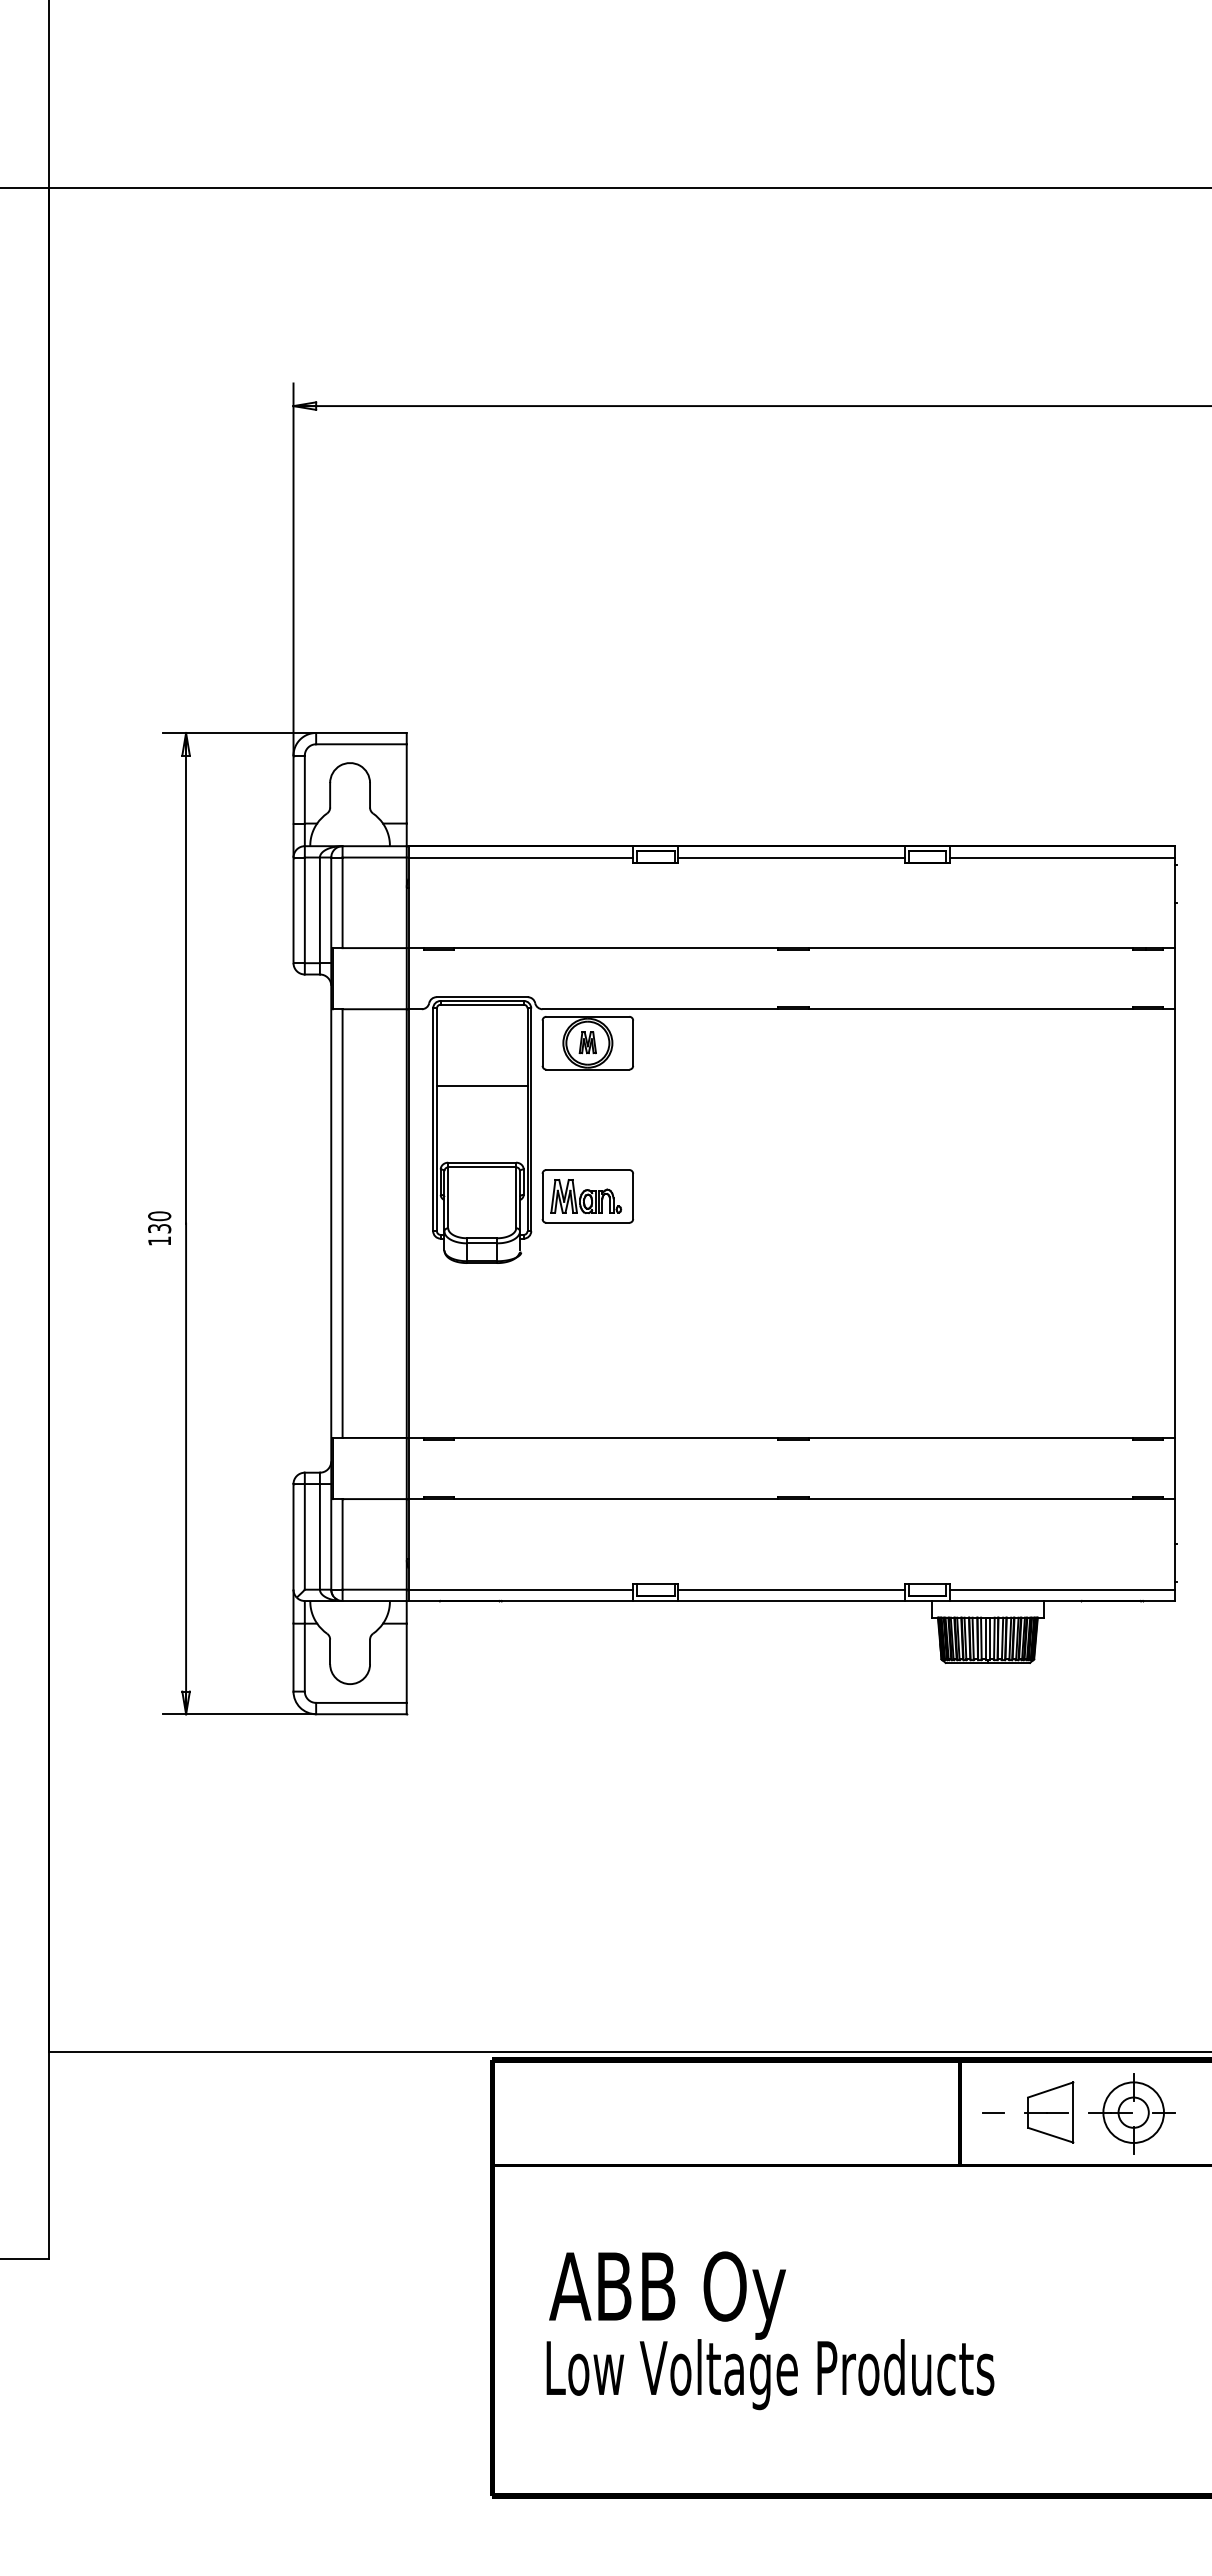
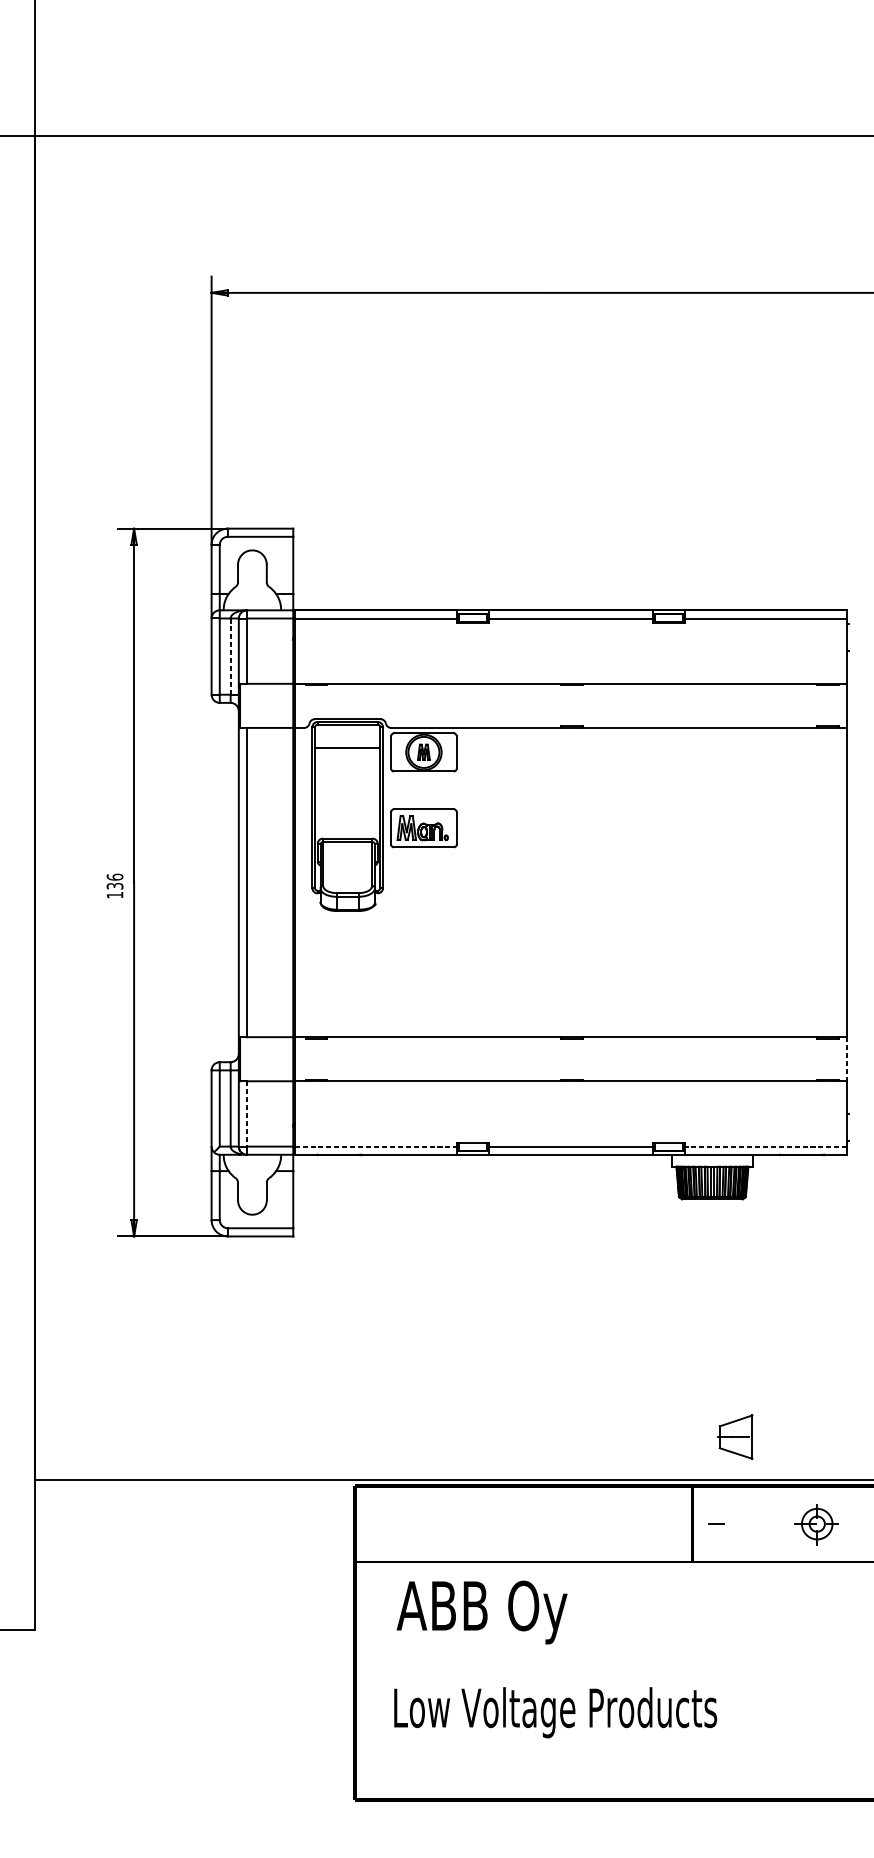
line: (319, 910) -> (230, 656), solid -> dashed
line: (481, 1085) -> (347, 748), moved
part: (587, 1196) -> (423, 828), moved
text: (159, 1216) -> (114, 877), 130 -> 136
line: (1174, 1468) -> (847, 1059), solid -> dashed
line: (342, 1544) -> (246, 1114), solid -> dashed
line: (521, 1589) -> (376, 1146), solid -> dashed
line: (1061, 1589) -> (765, 1146), solid -> dashed
part: (1049, 2112) -> (735, 1437), moved
part: (1131, 2113) -> (816, 1524), size x0.7
text: (667, 2295) -> (482, 1612), moved

